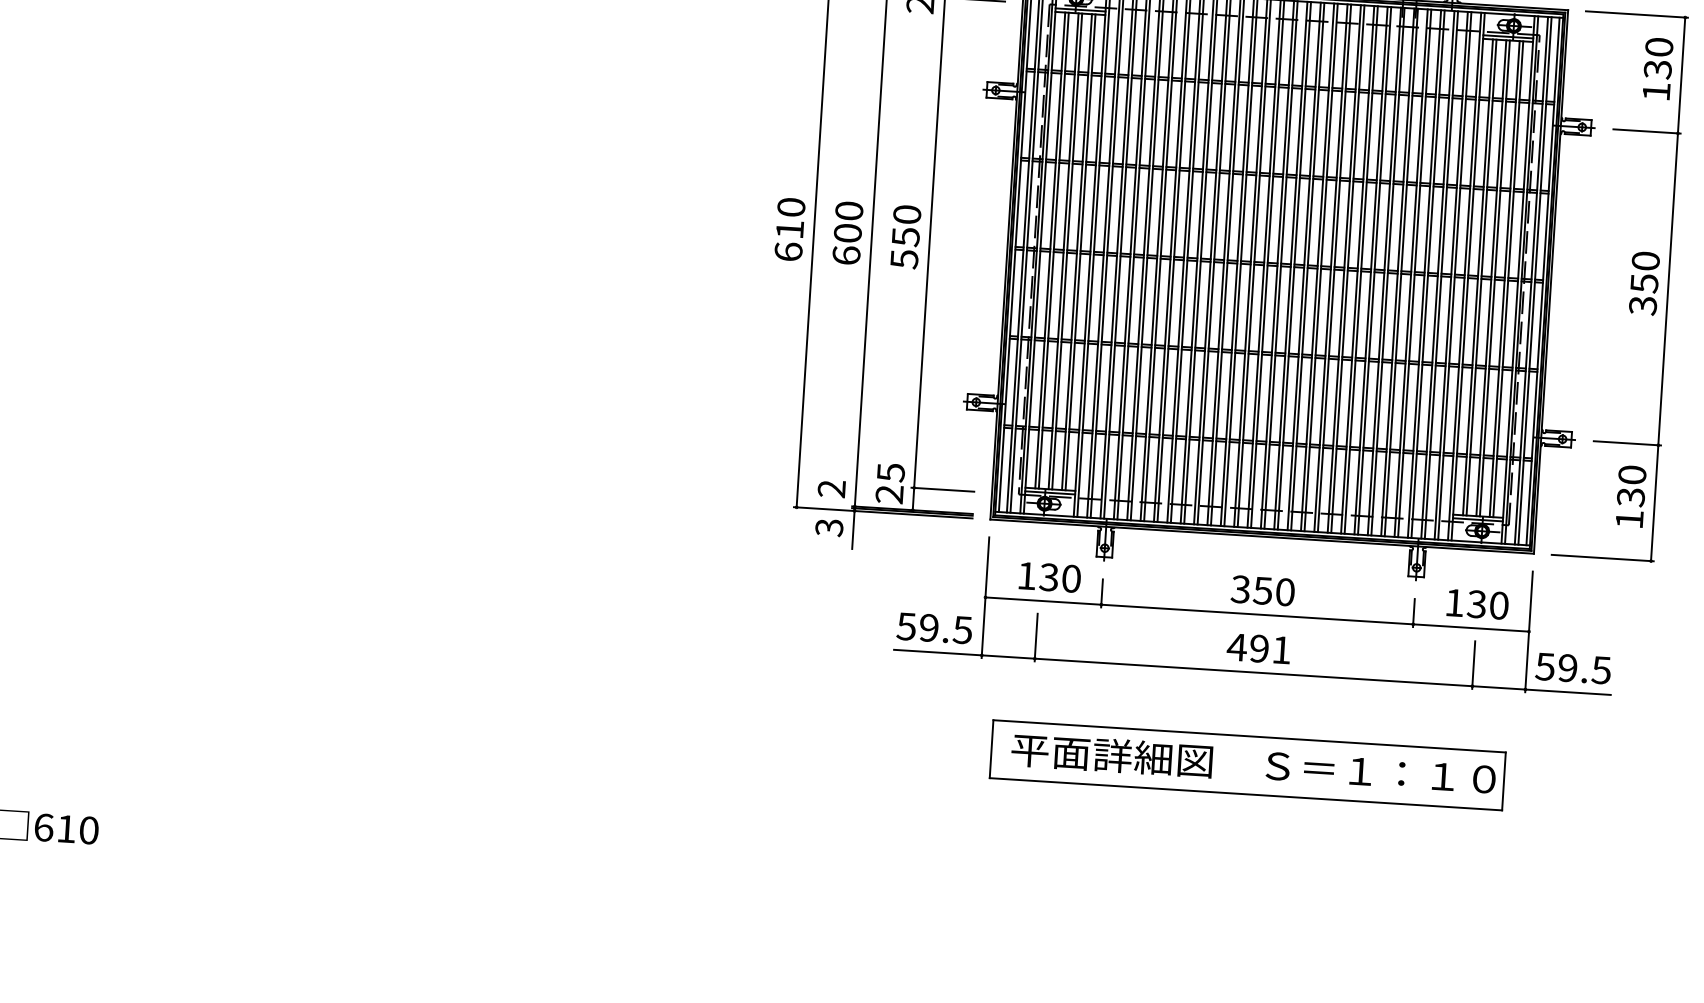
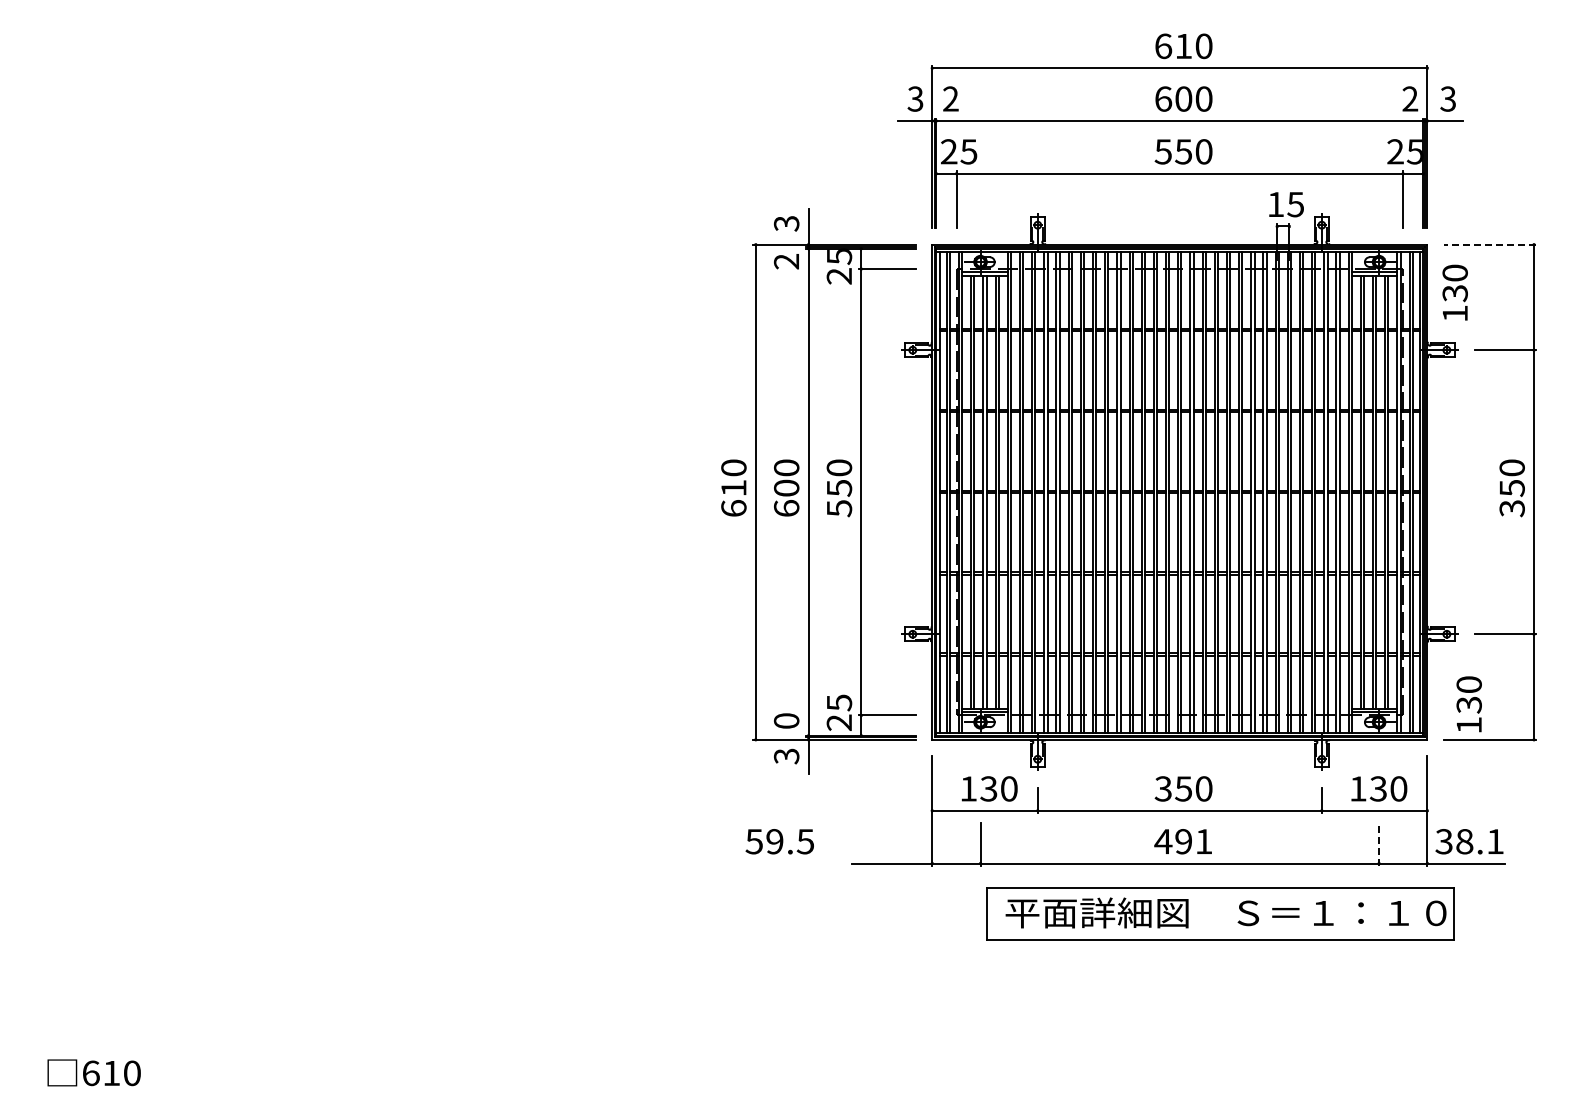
line: (1636, 14) -> (1489, 244), solid -> dashed
text: (1657, 68) -> (1454, 292), moved
text: (831, 488) -> (786, 720), 2 -> 0
text: (1630, 496) -> (1468, 704), moved
text: (934, 628) -> (779, 841), moved
line: (1474, 665) -> (1379, 844), solid -> dashed
text: (1573, 668) -> (1469, 841), 59.5 -> 38.1
part: (1247, 764) -> (1220, 913), moved

